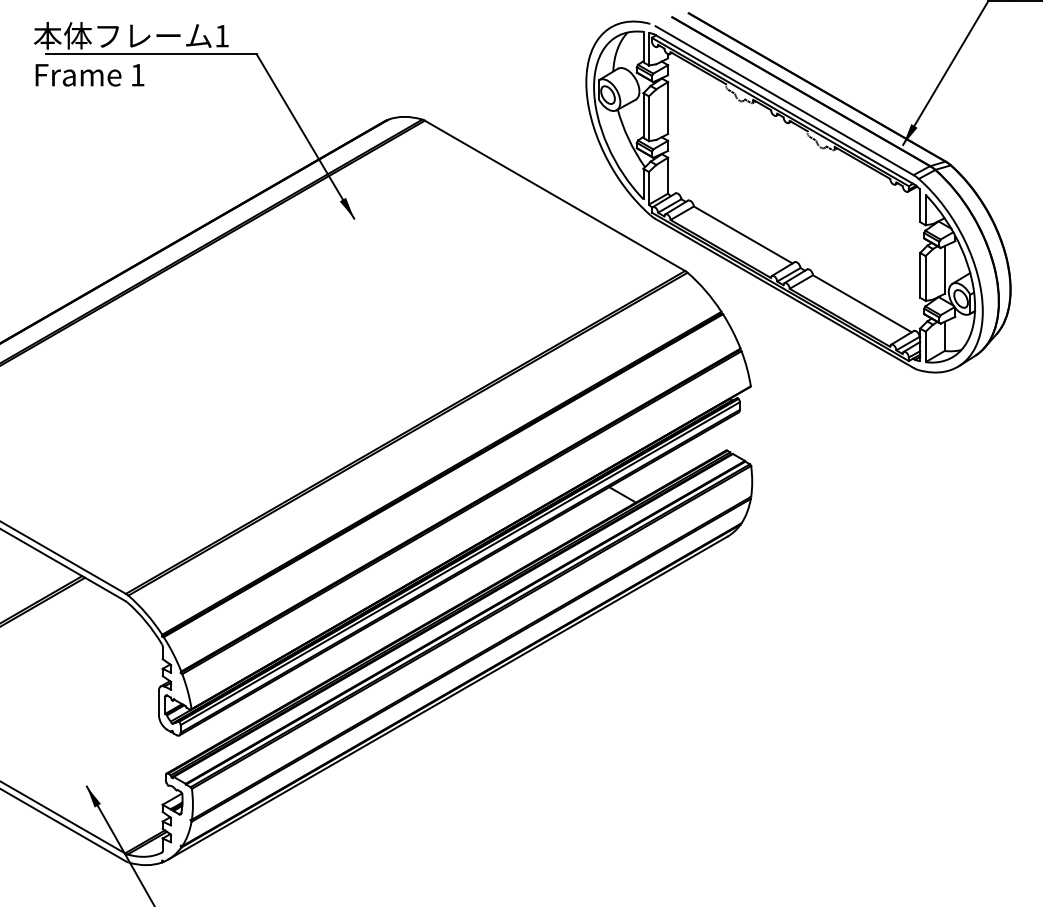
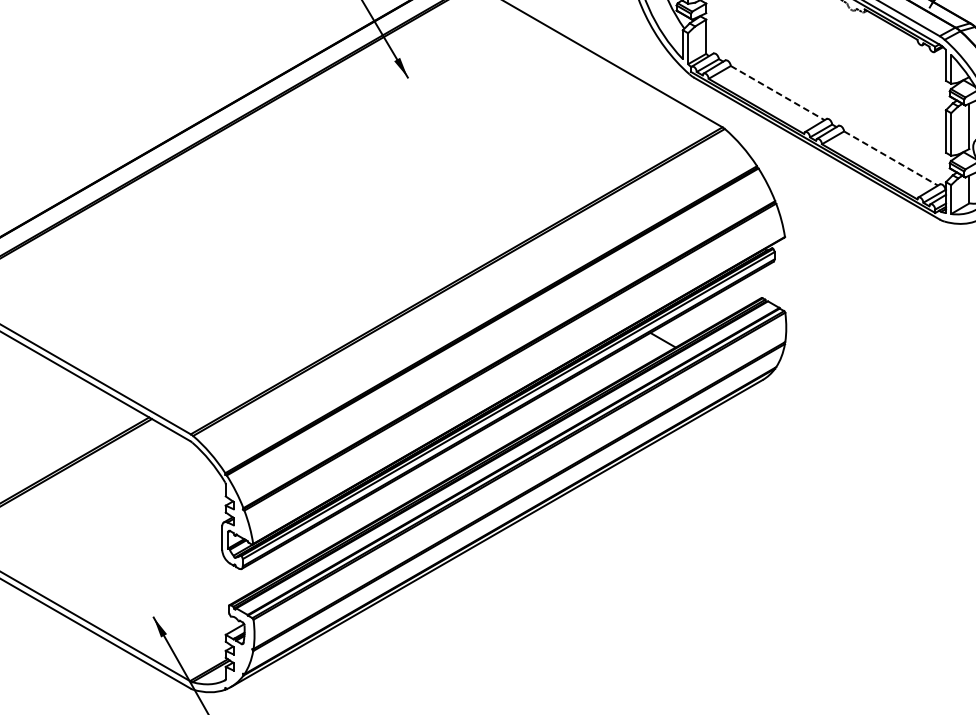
line: (743, 234) -> (778, 92), solid -> dashed
line: (862, 303) -> (891, 158), solid -> dashed

